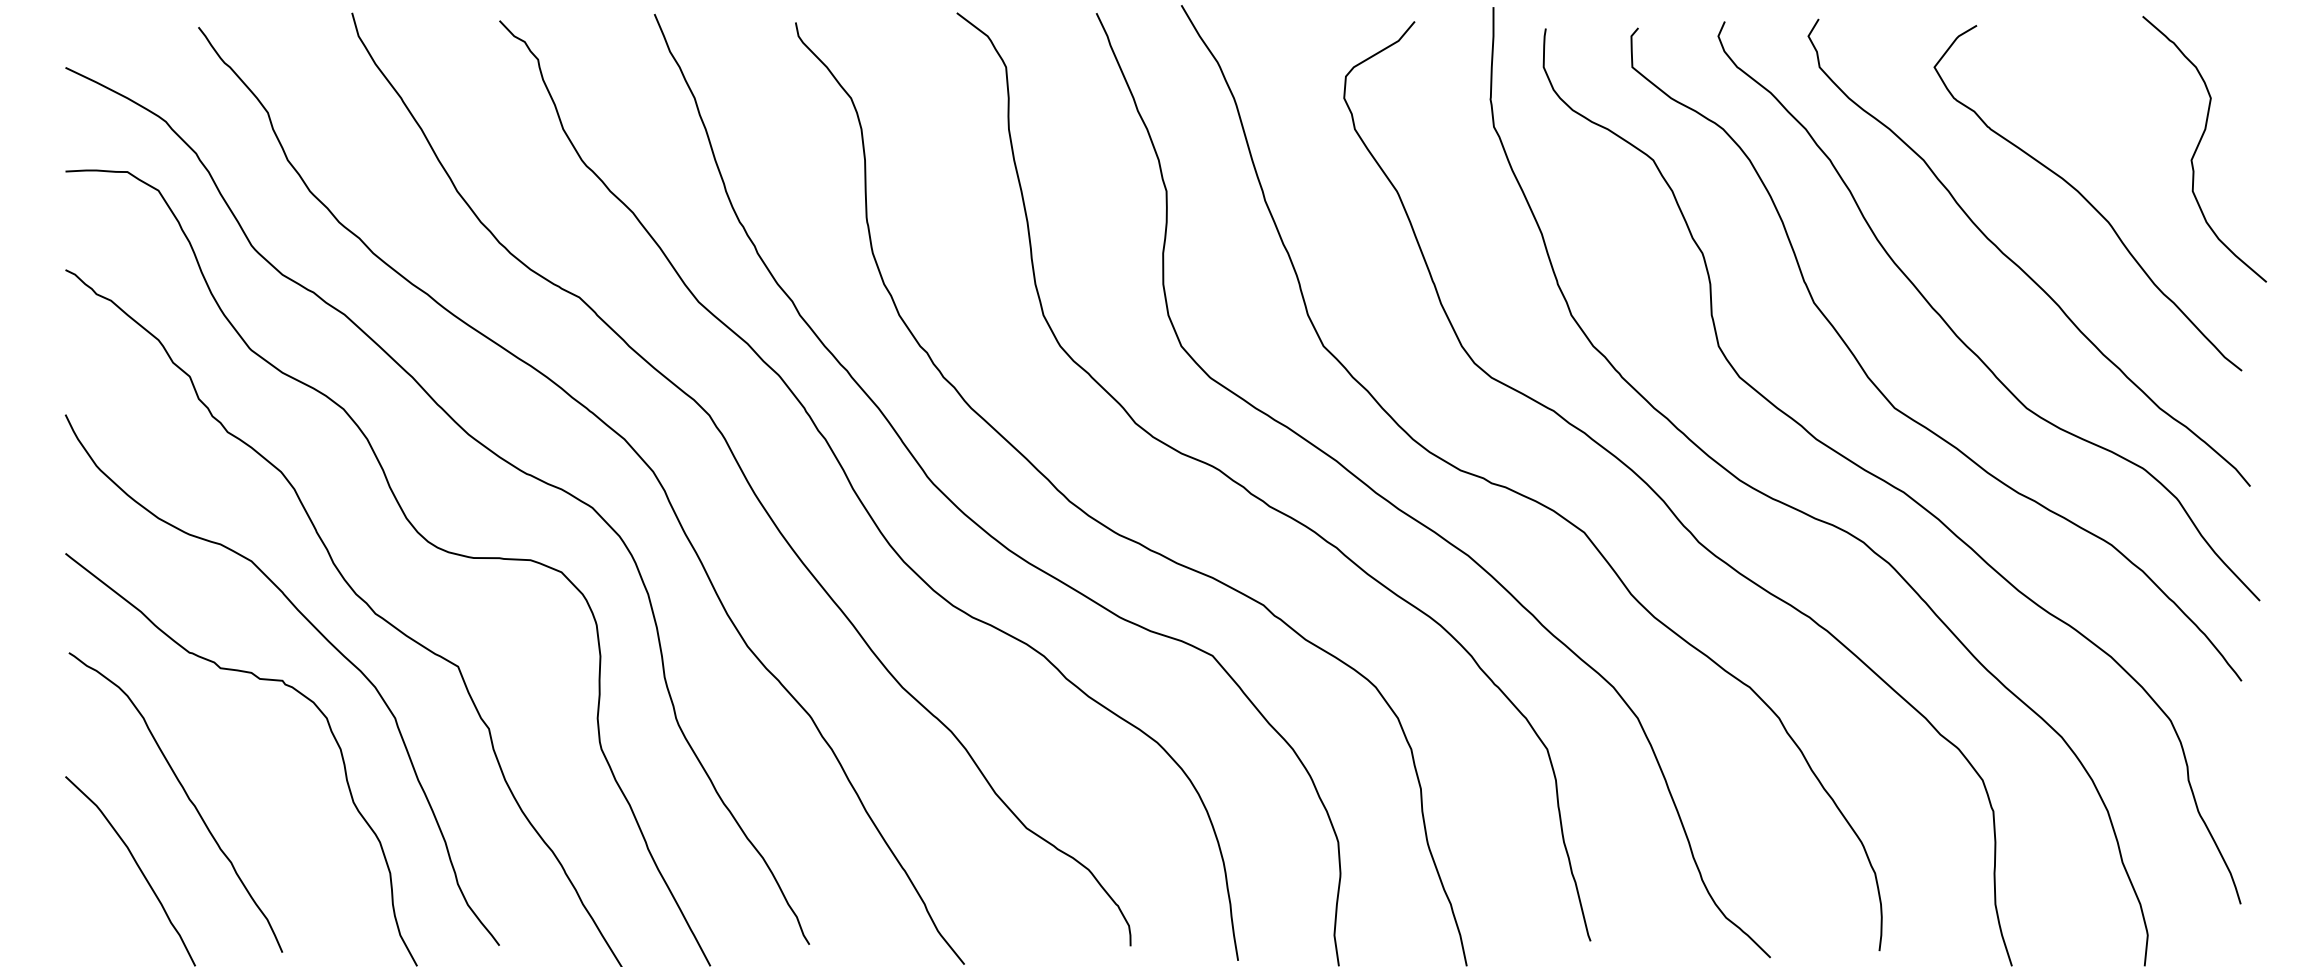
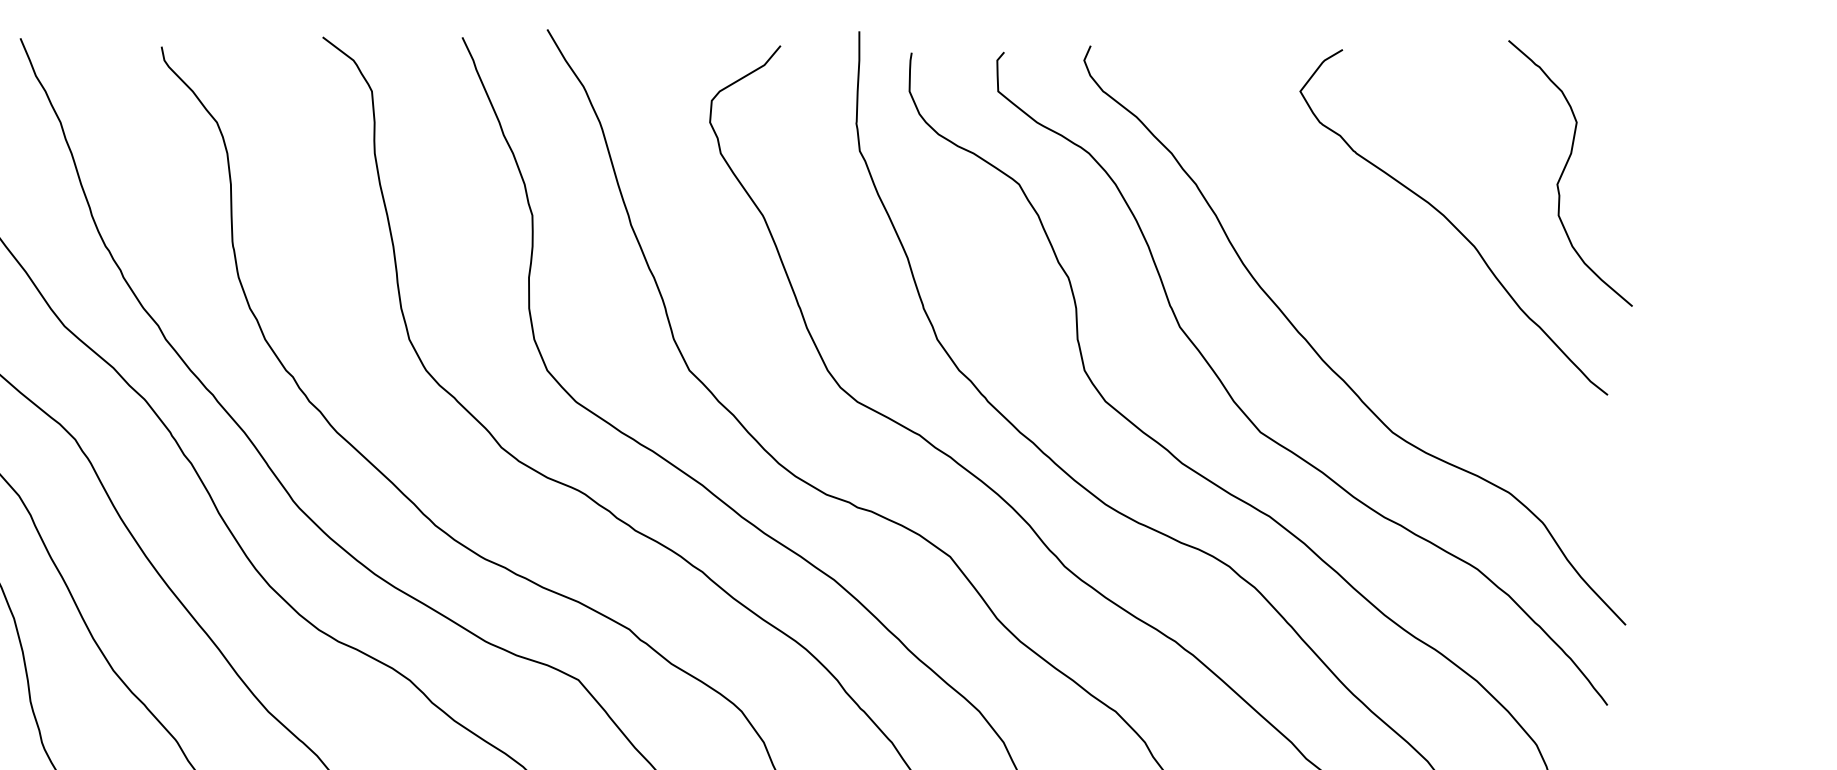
curve: (2016, 263) -> (1382, 287), removed

